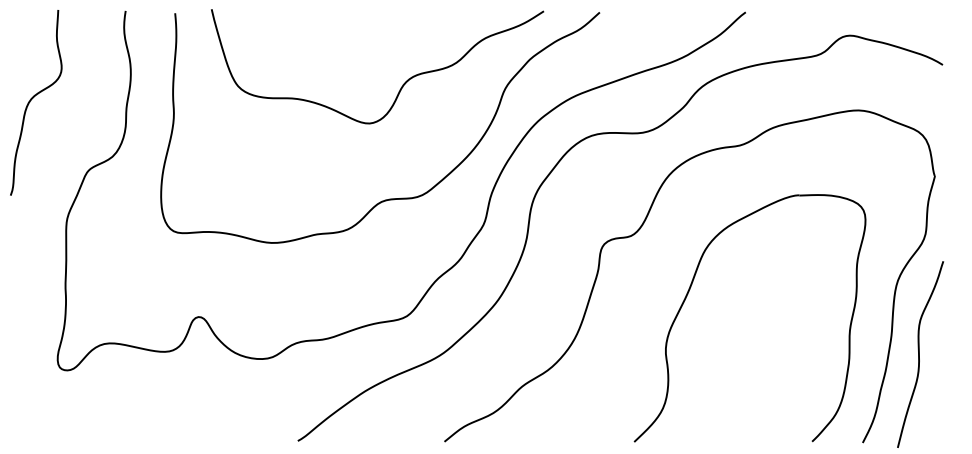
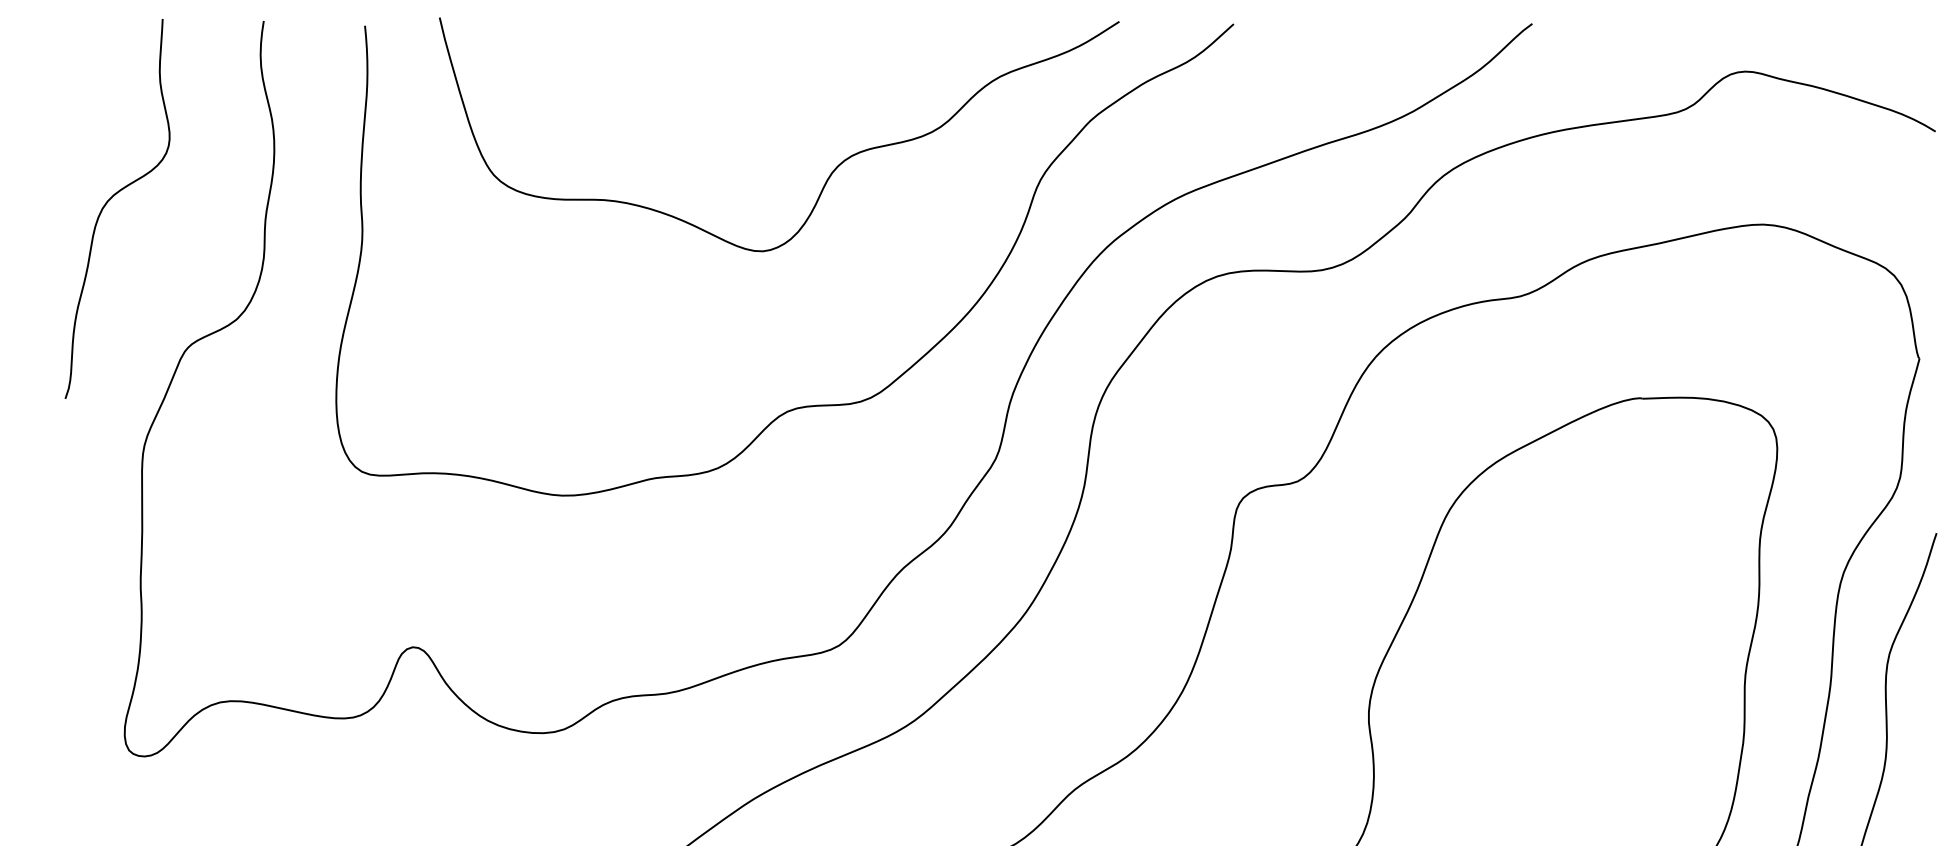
curve: (33, 98) -> (111, 200), moved

